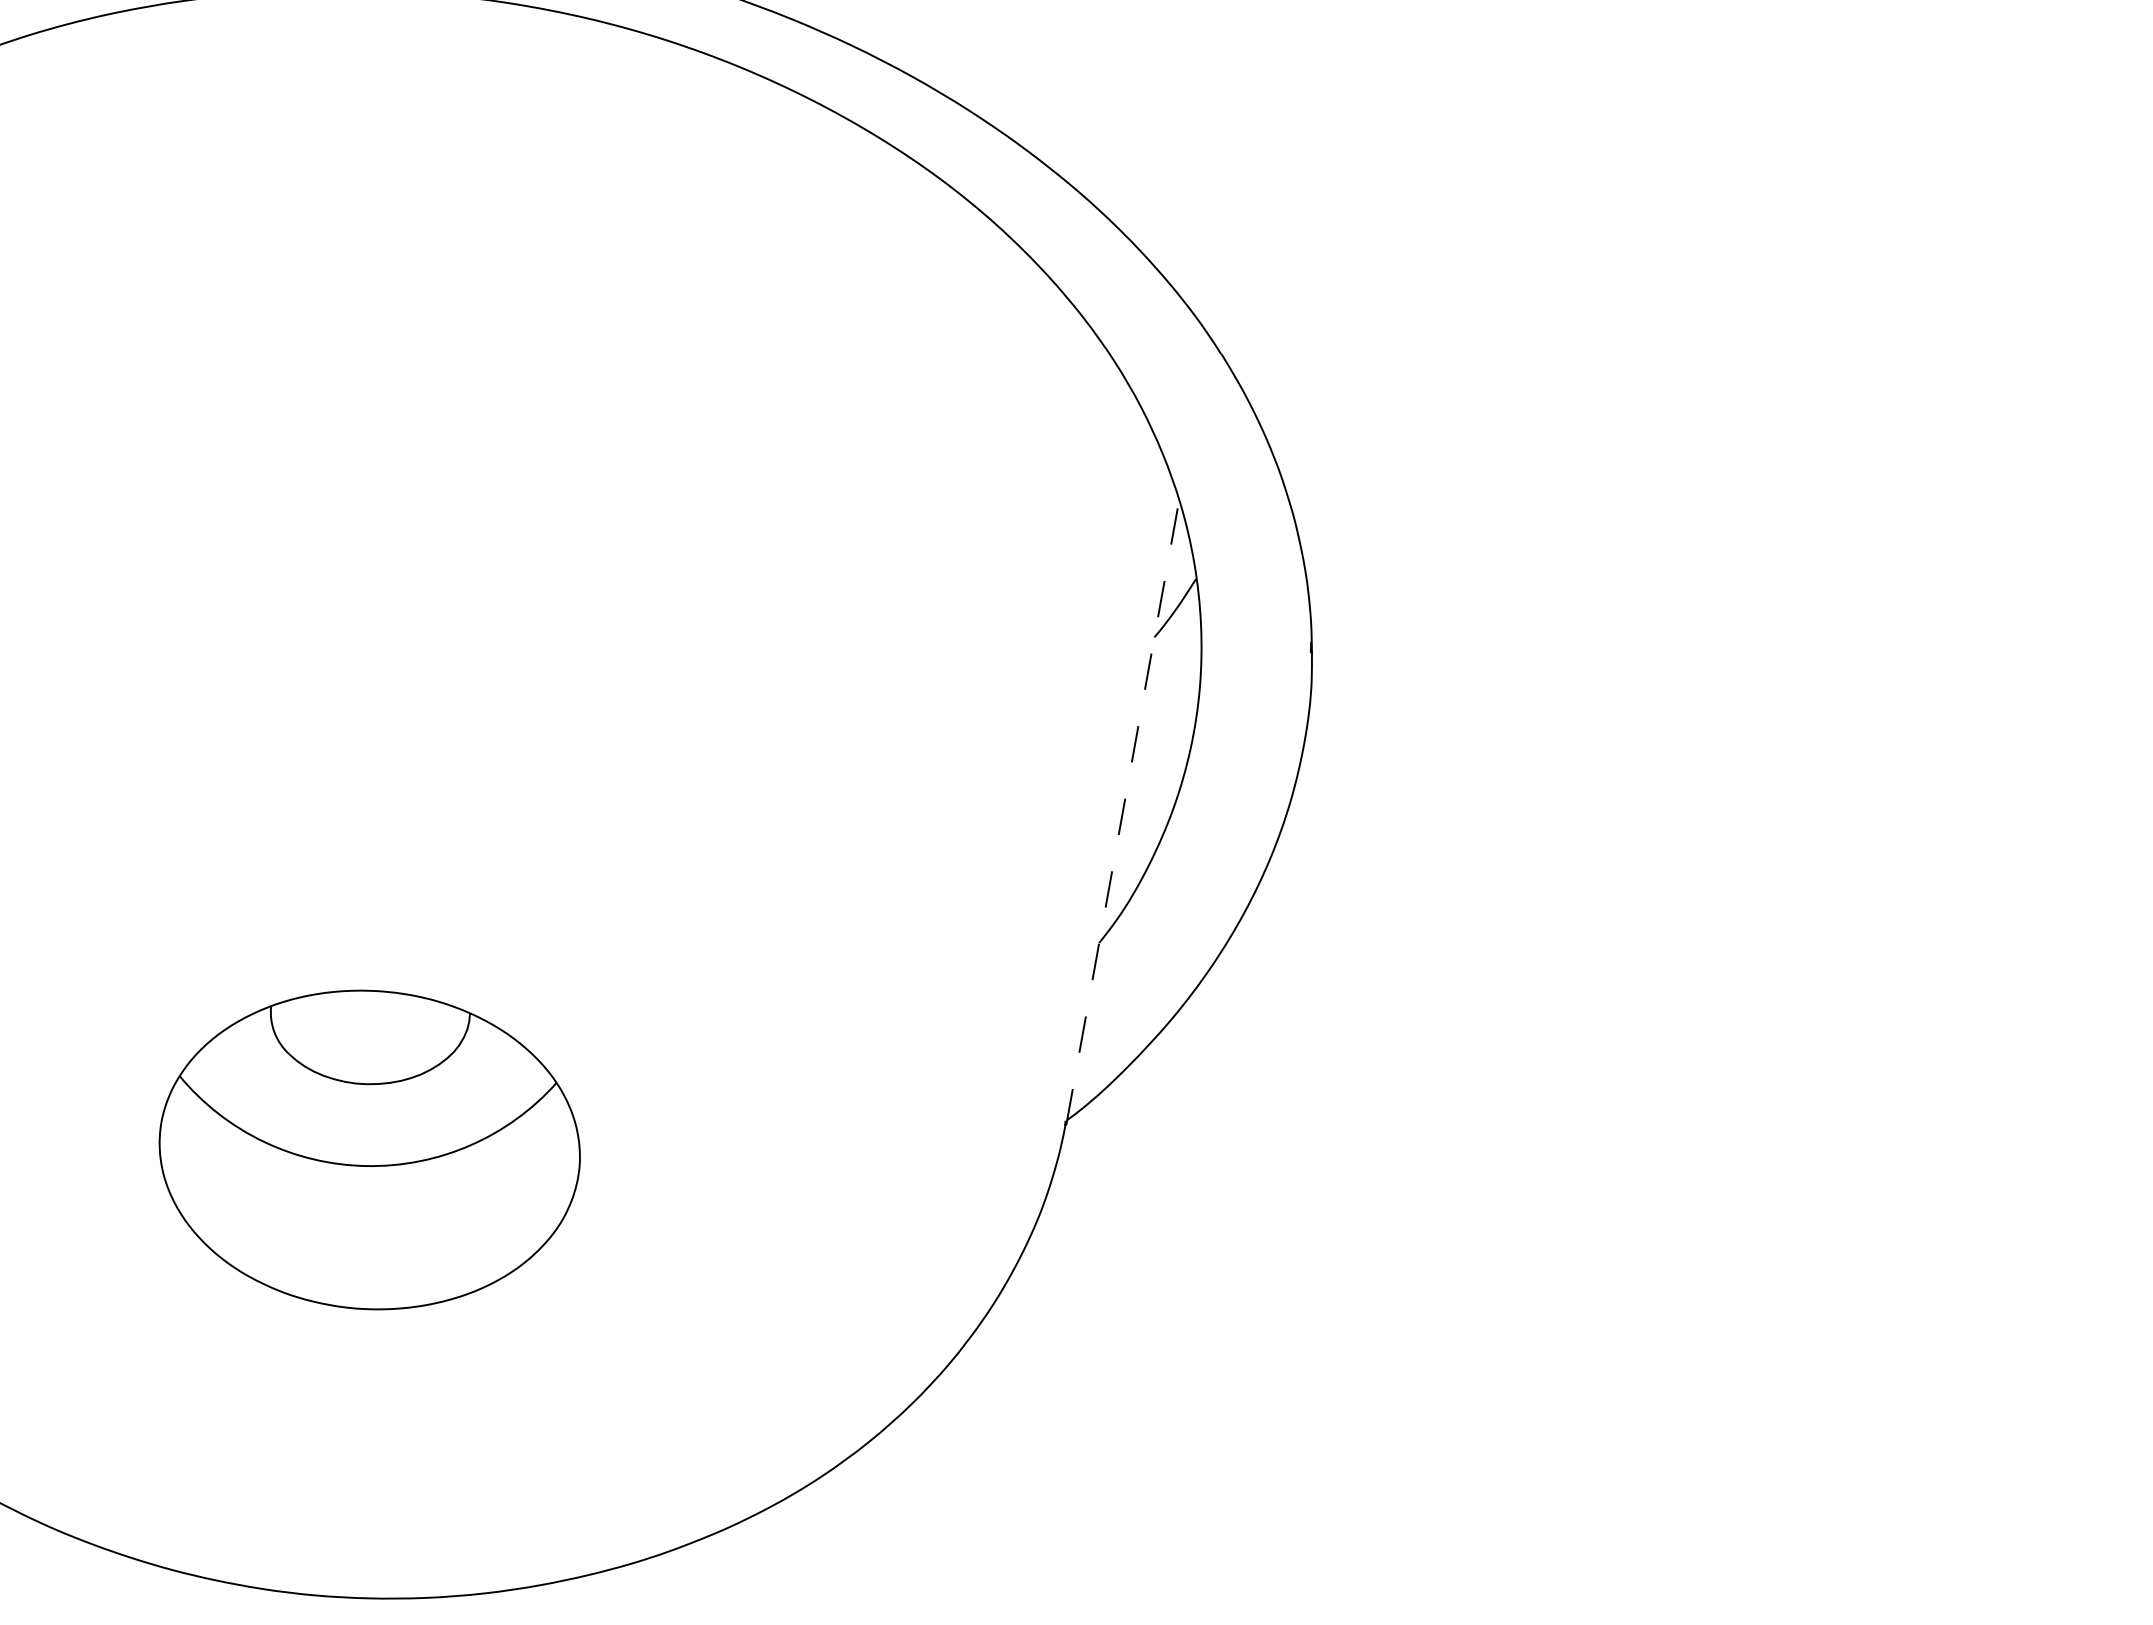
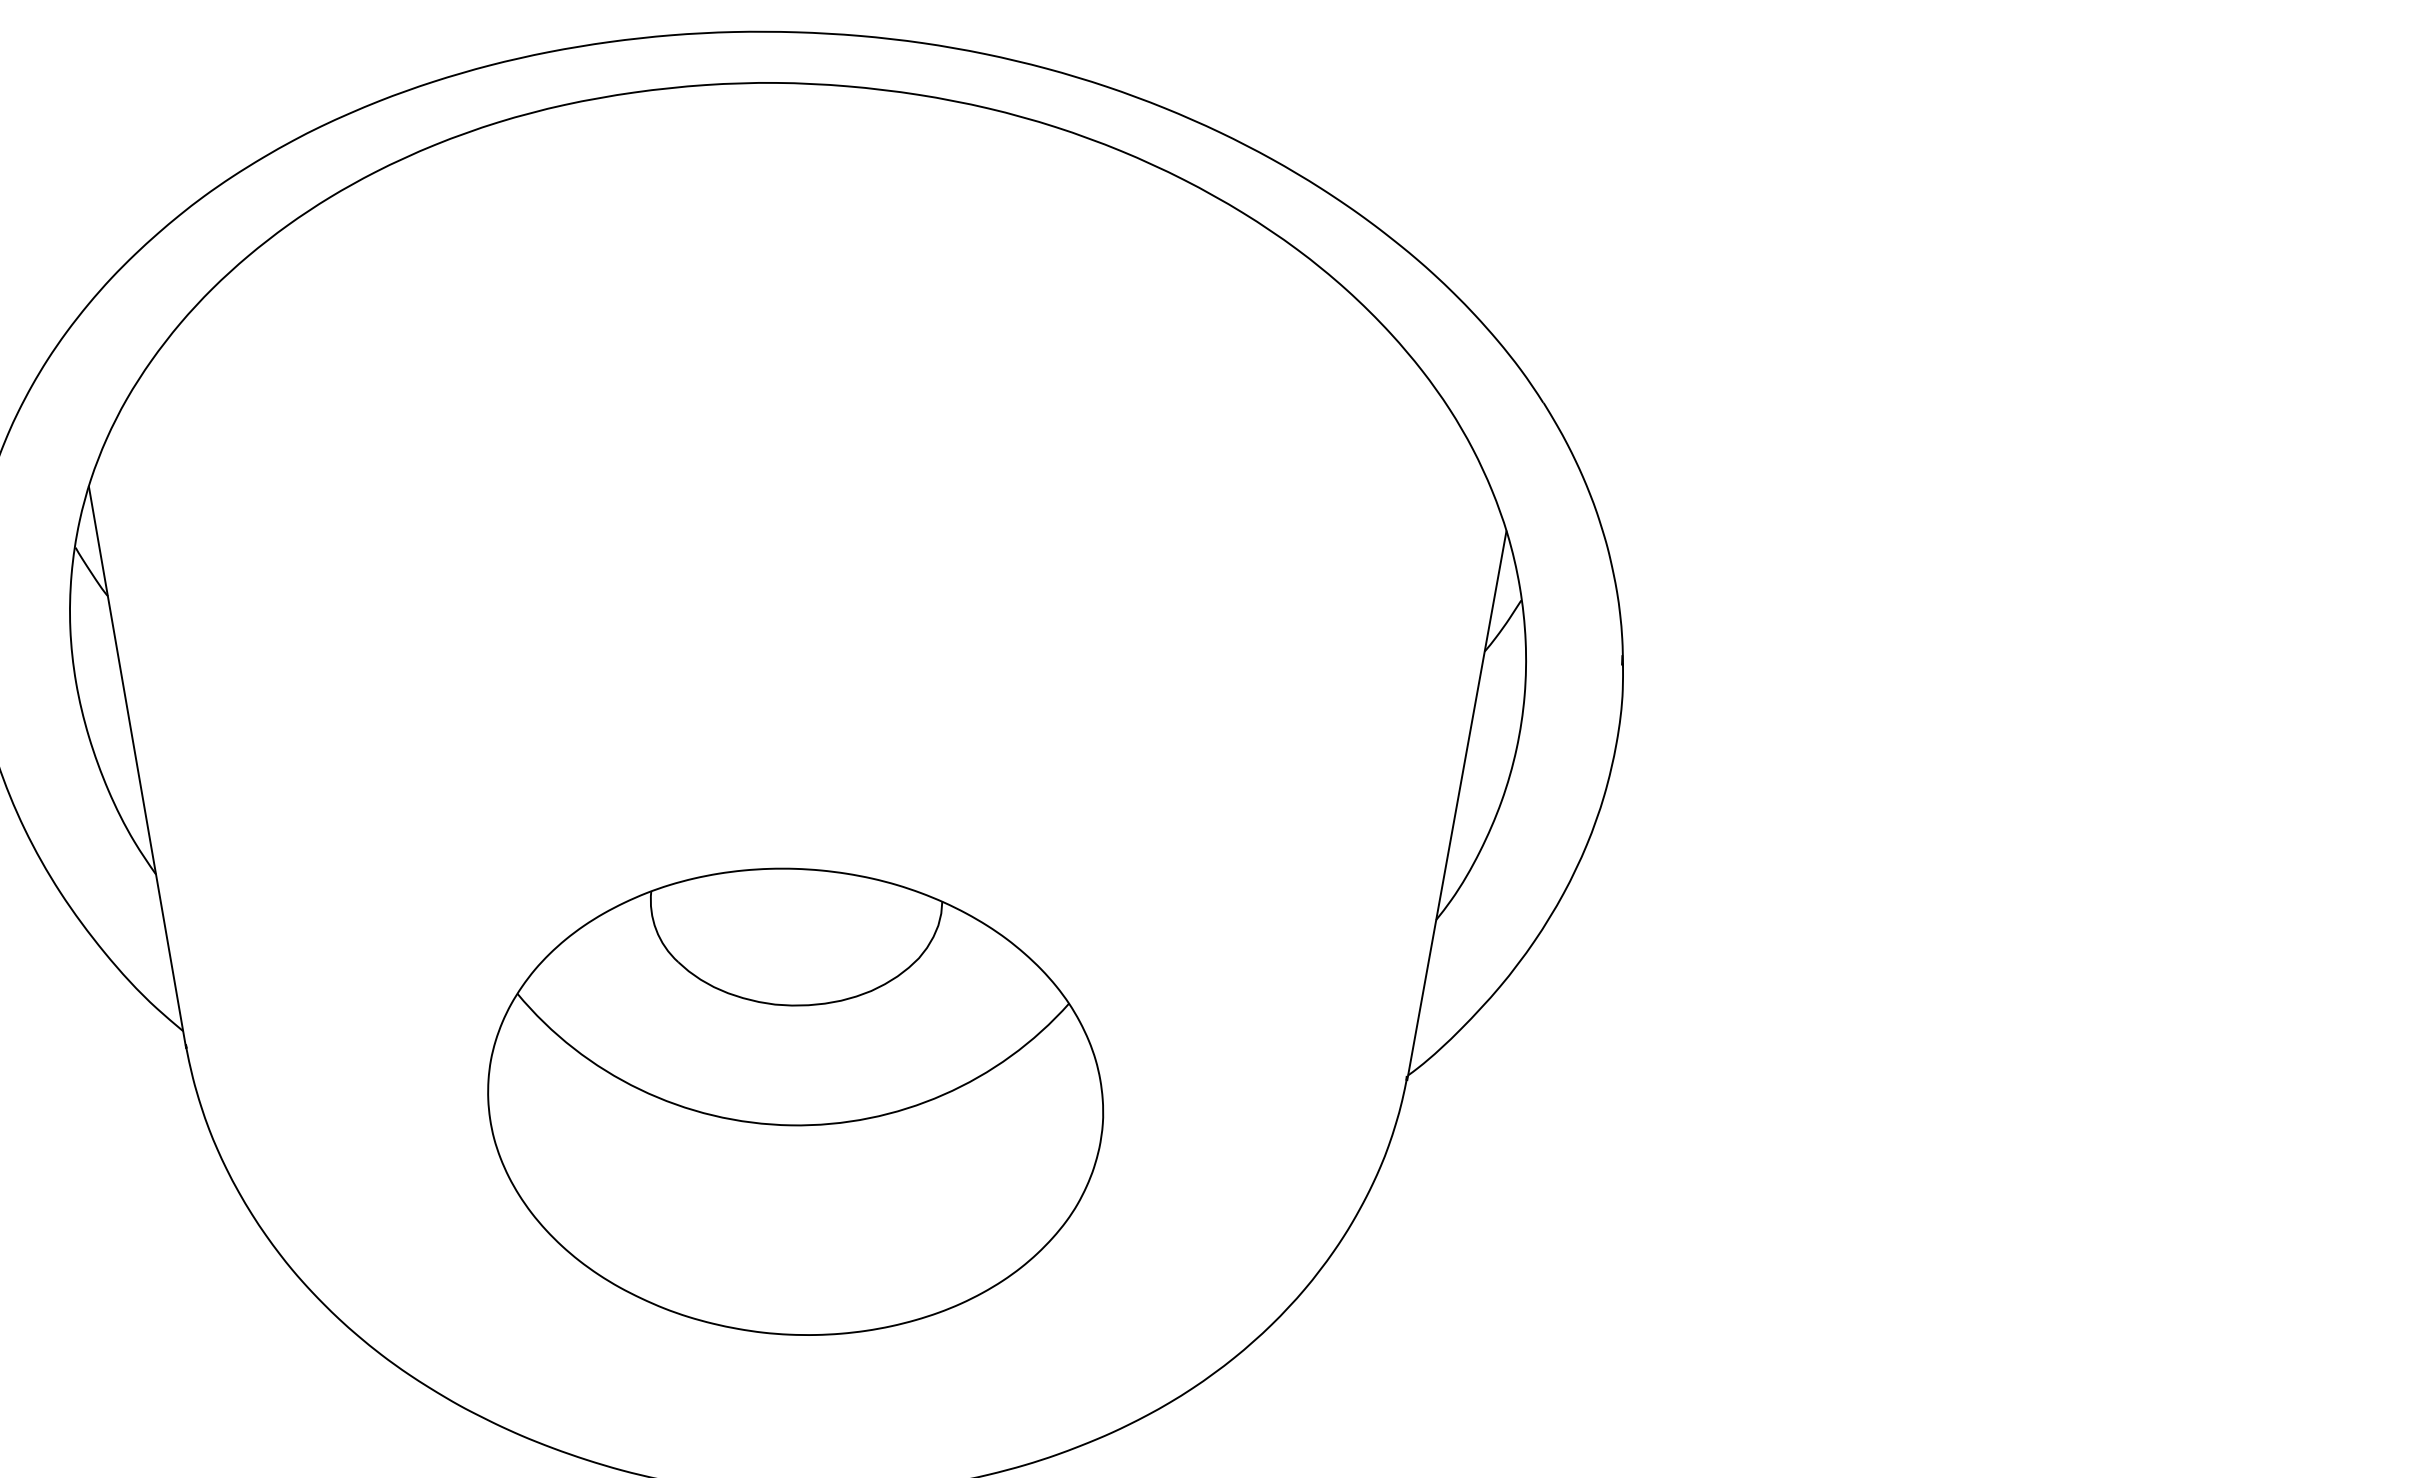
line: (1122, 812) -> (1456, 805), dashed -> solid
part: (369, 1149) -> (795, 1101), size x1.67

